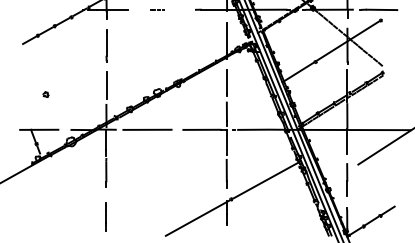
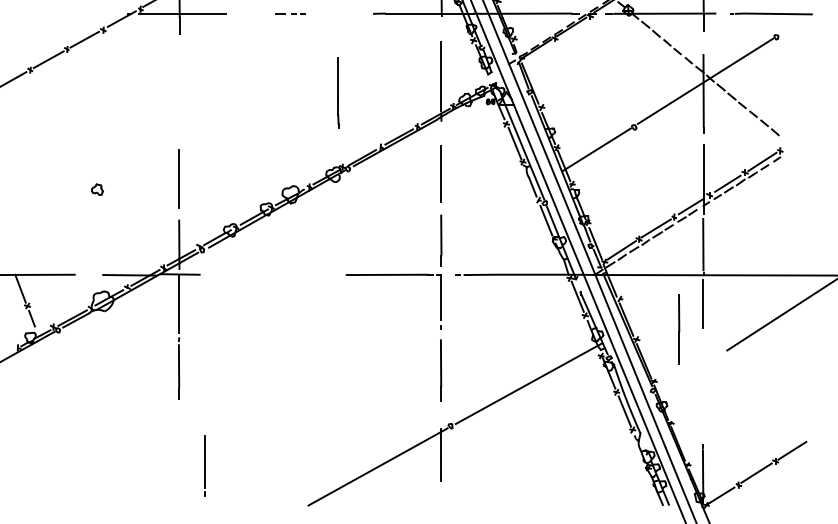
line: (106, 45) -> (338, 91), moved
part: (45, 94) -> (96, 189), moved
line: (147, 129) -> (268, 274), removed
line: (347, 179) -> (679, 328), moved
line: (105, 216) -> (203, 465), moved

